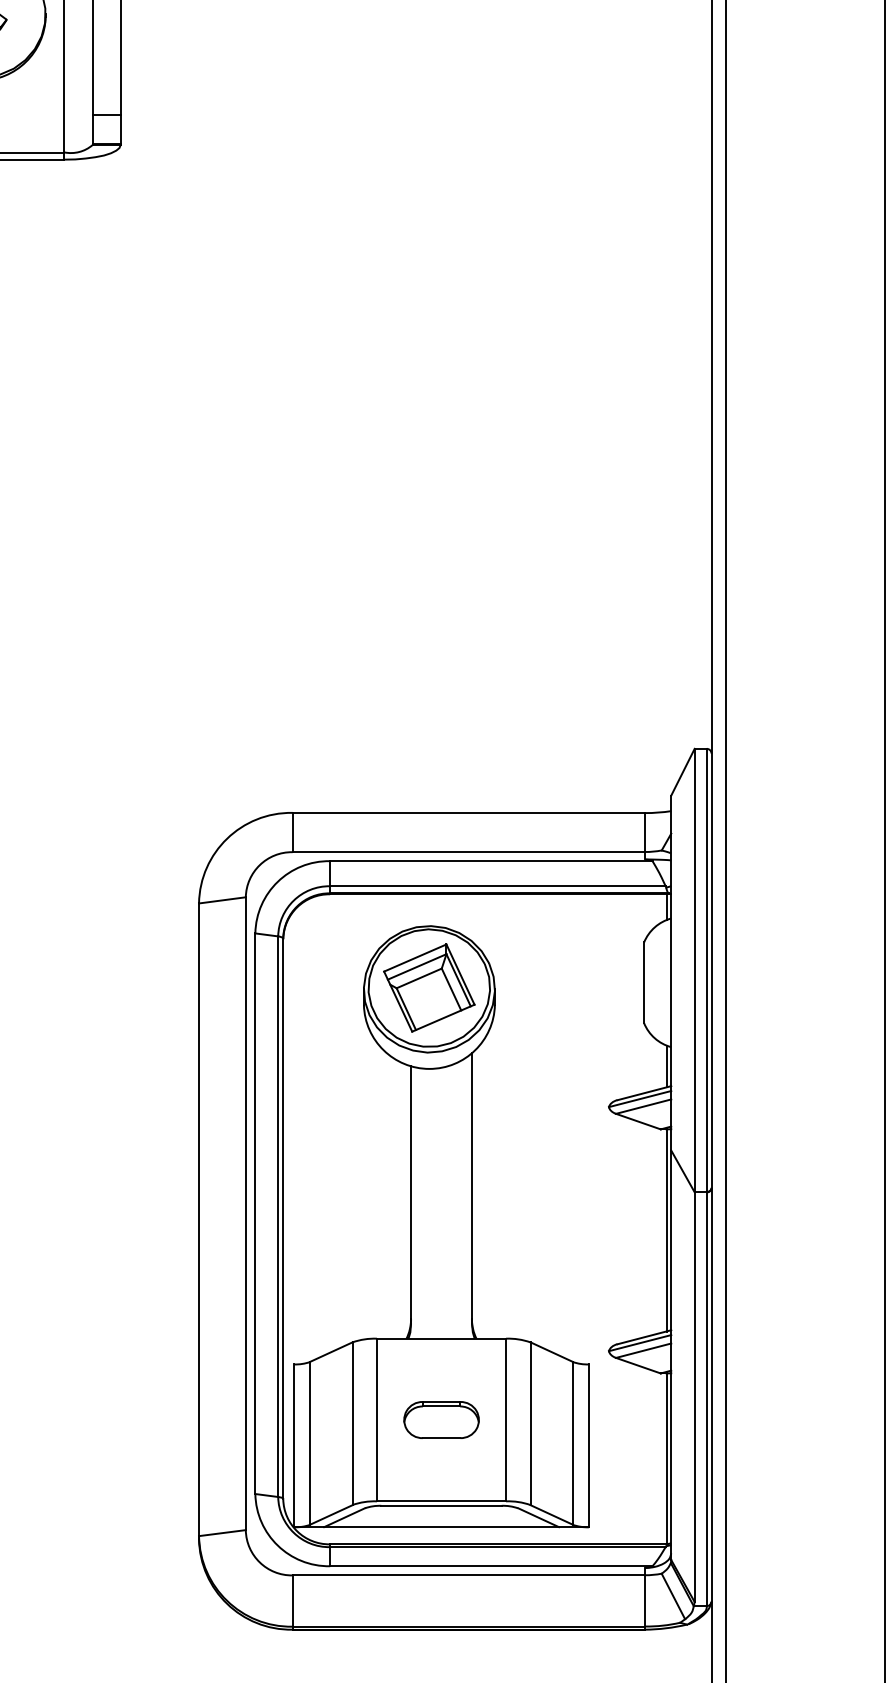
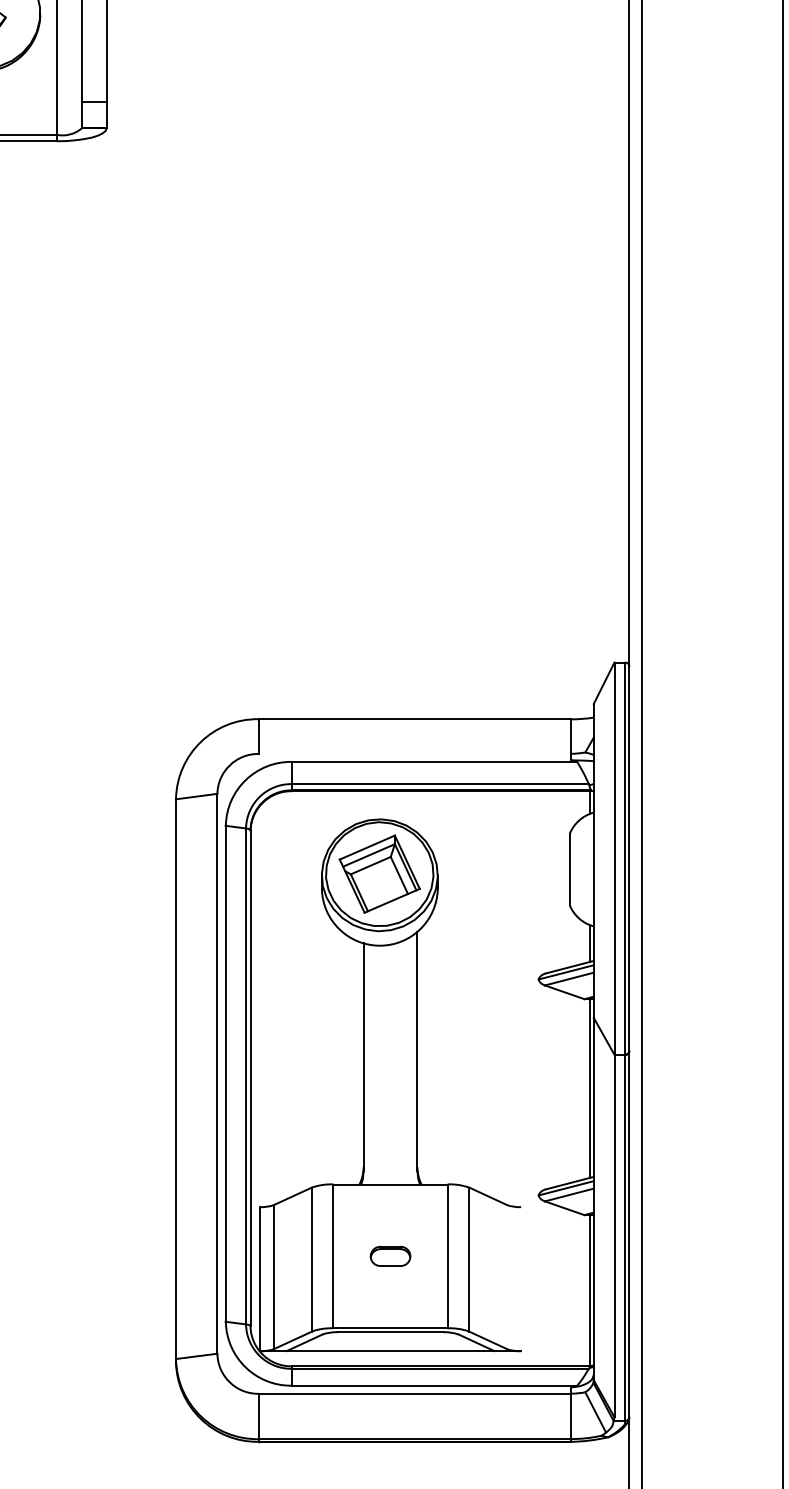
line: (468, 851) -> (414, 753), removed
part: (441, 1420) -> (390, 1256), size x0.6
line: (572, 1442) -> (506, 1276), removed
line: (589, 1446) -> (521, 1279), removed

